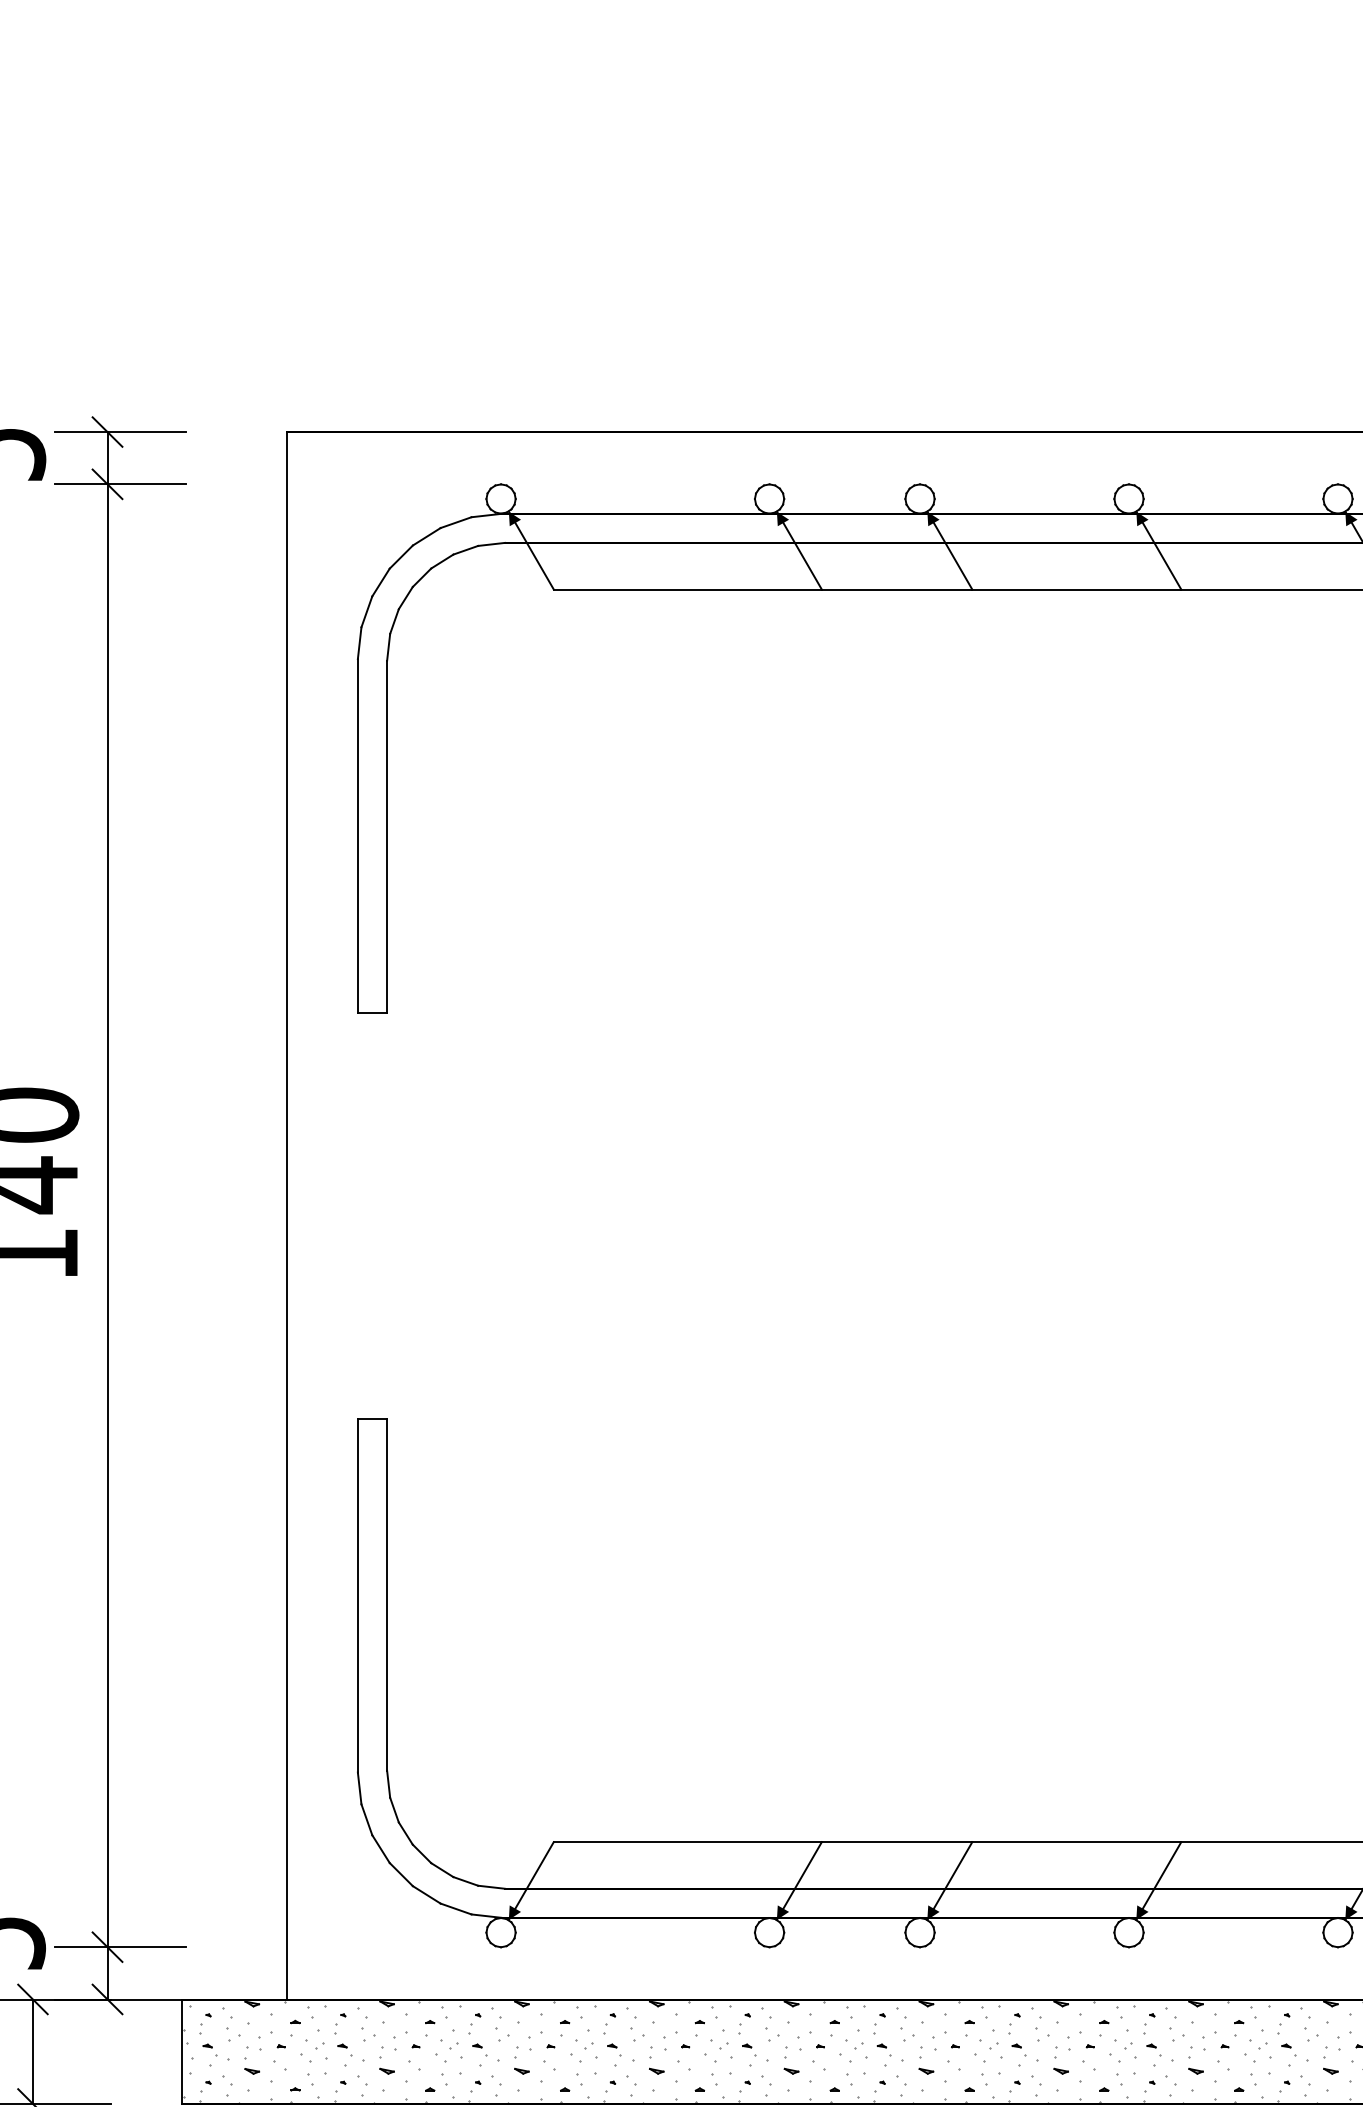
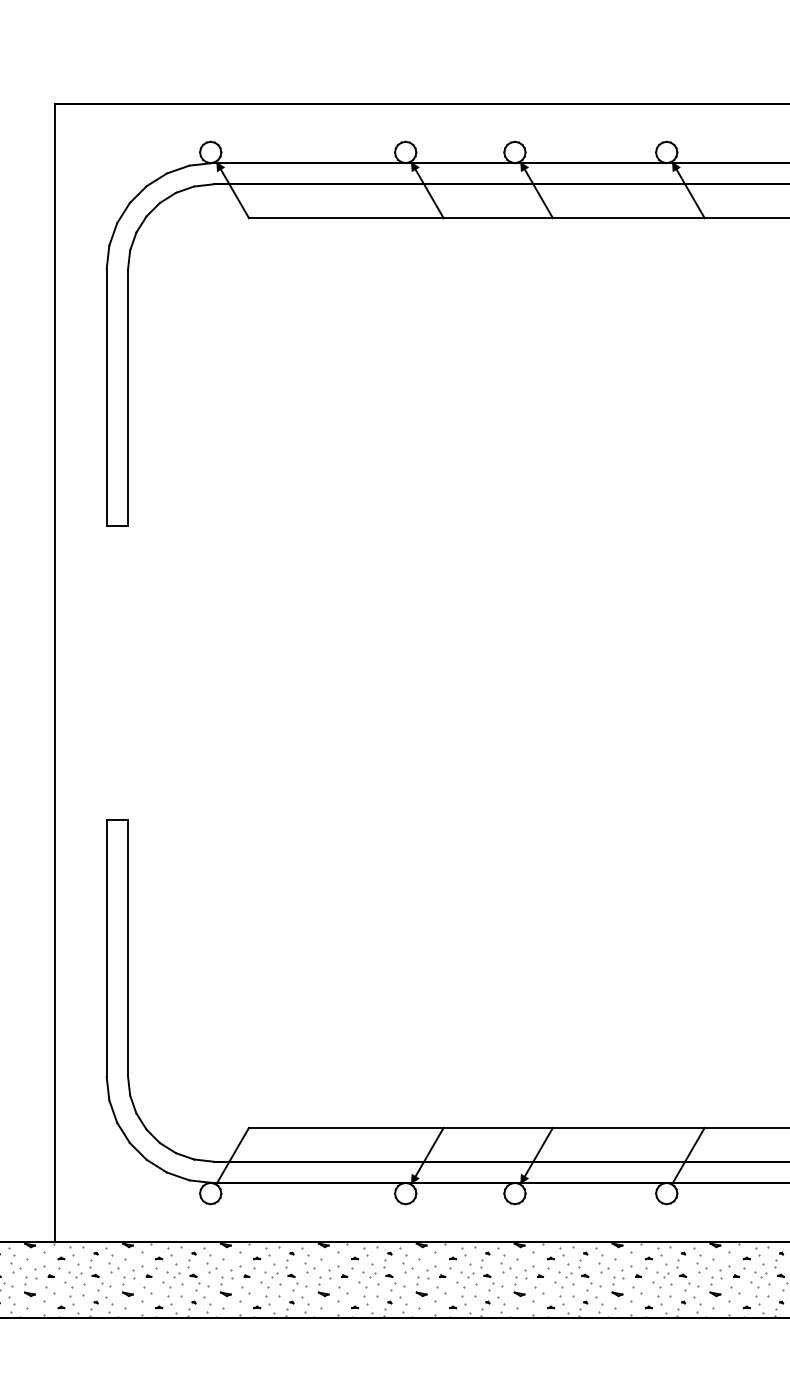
fill: (514, 1912) -> (220, 1178), removed
fill: (1142, 1912) -> (676, 1178), removed

